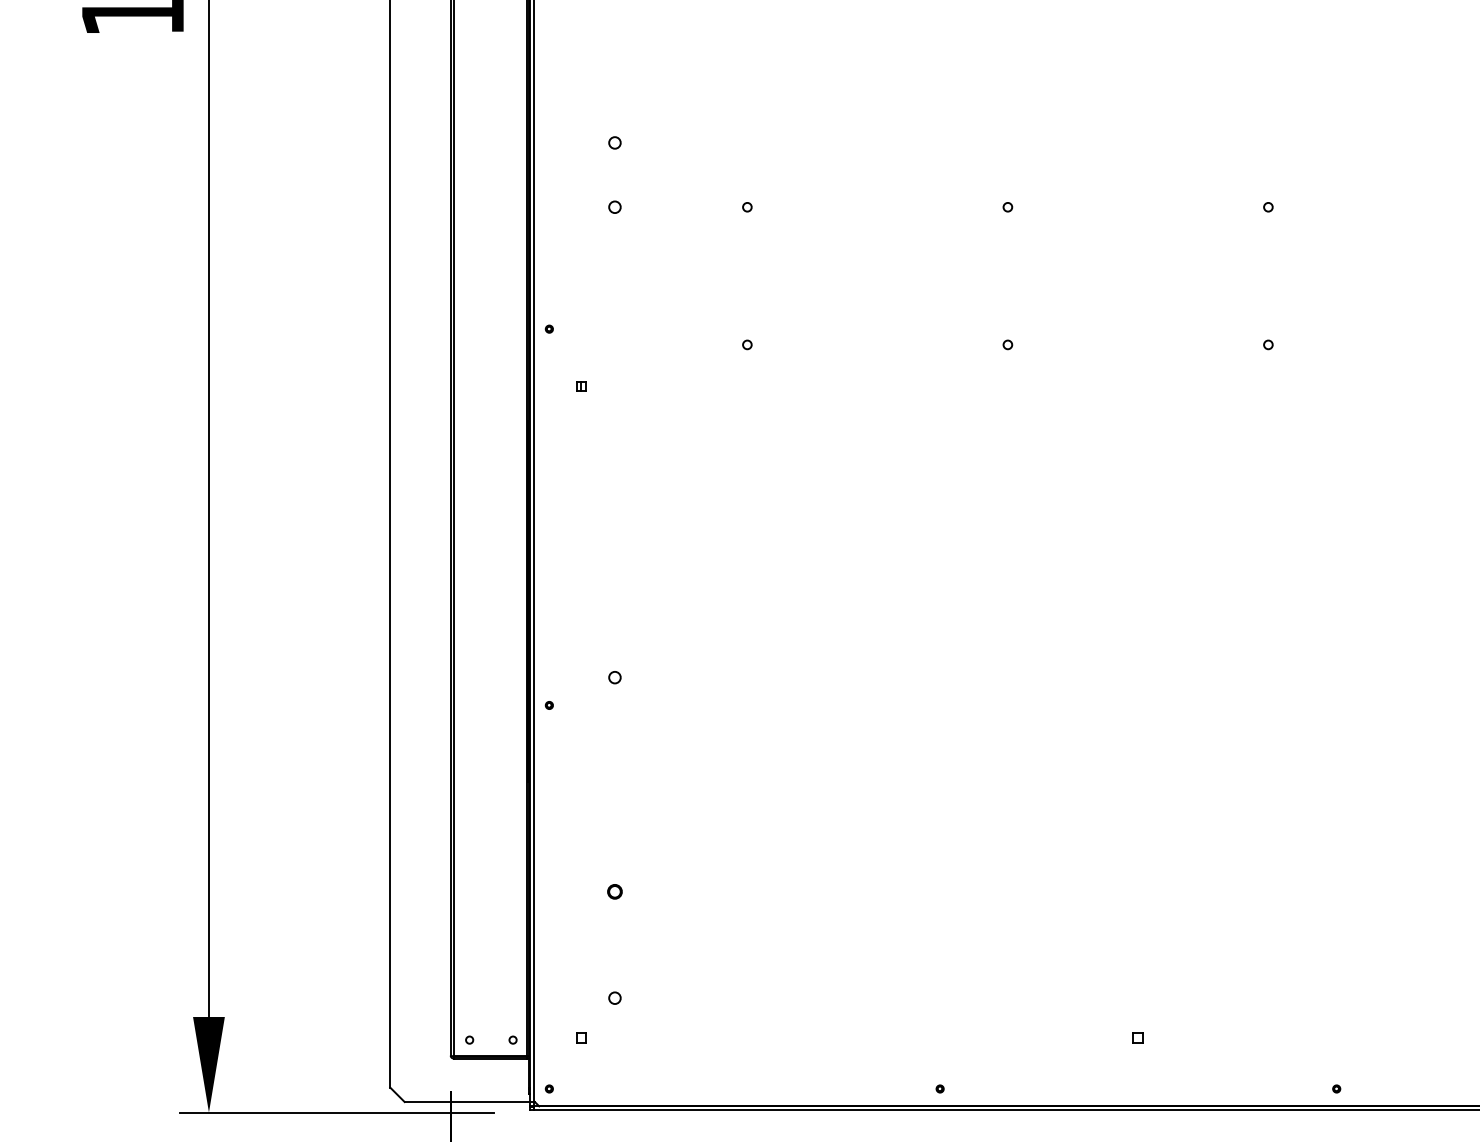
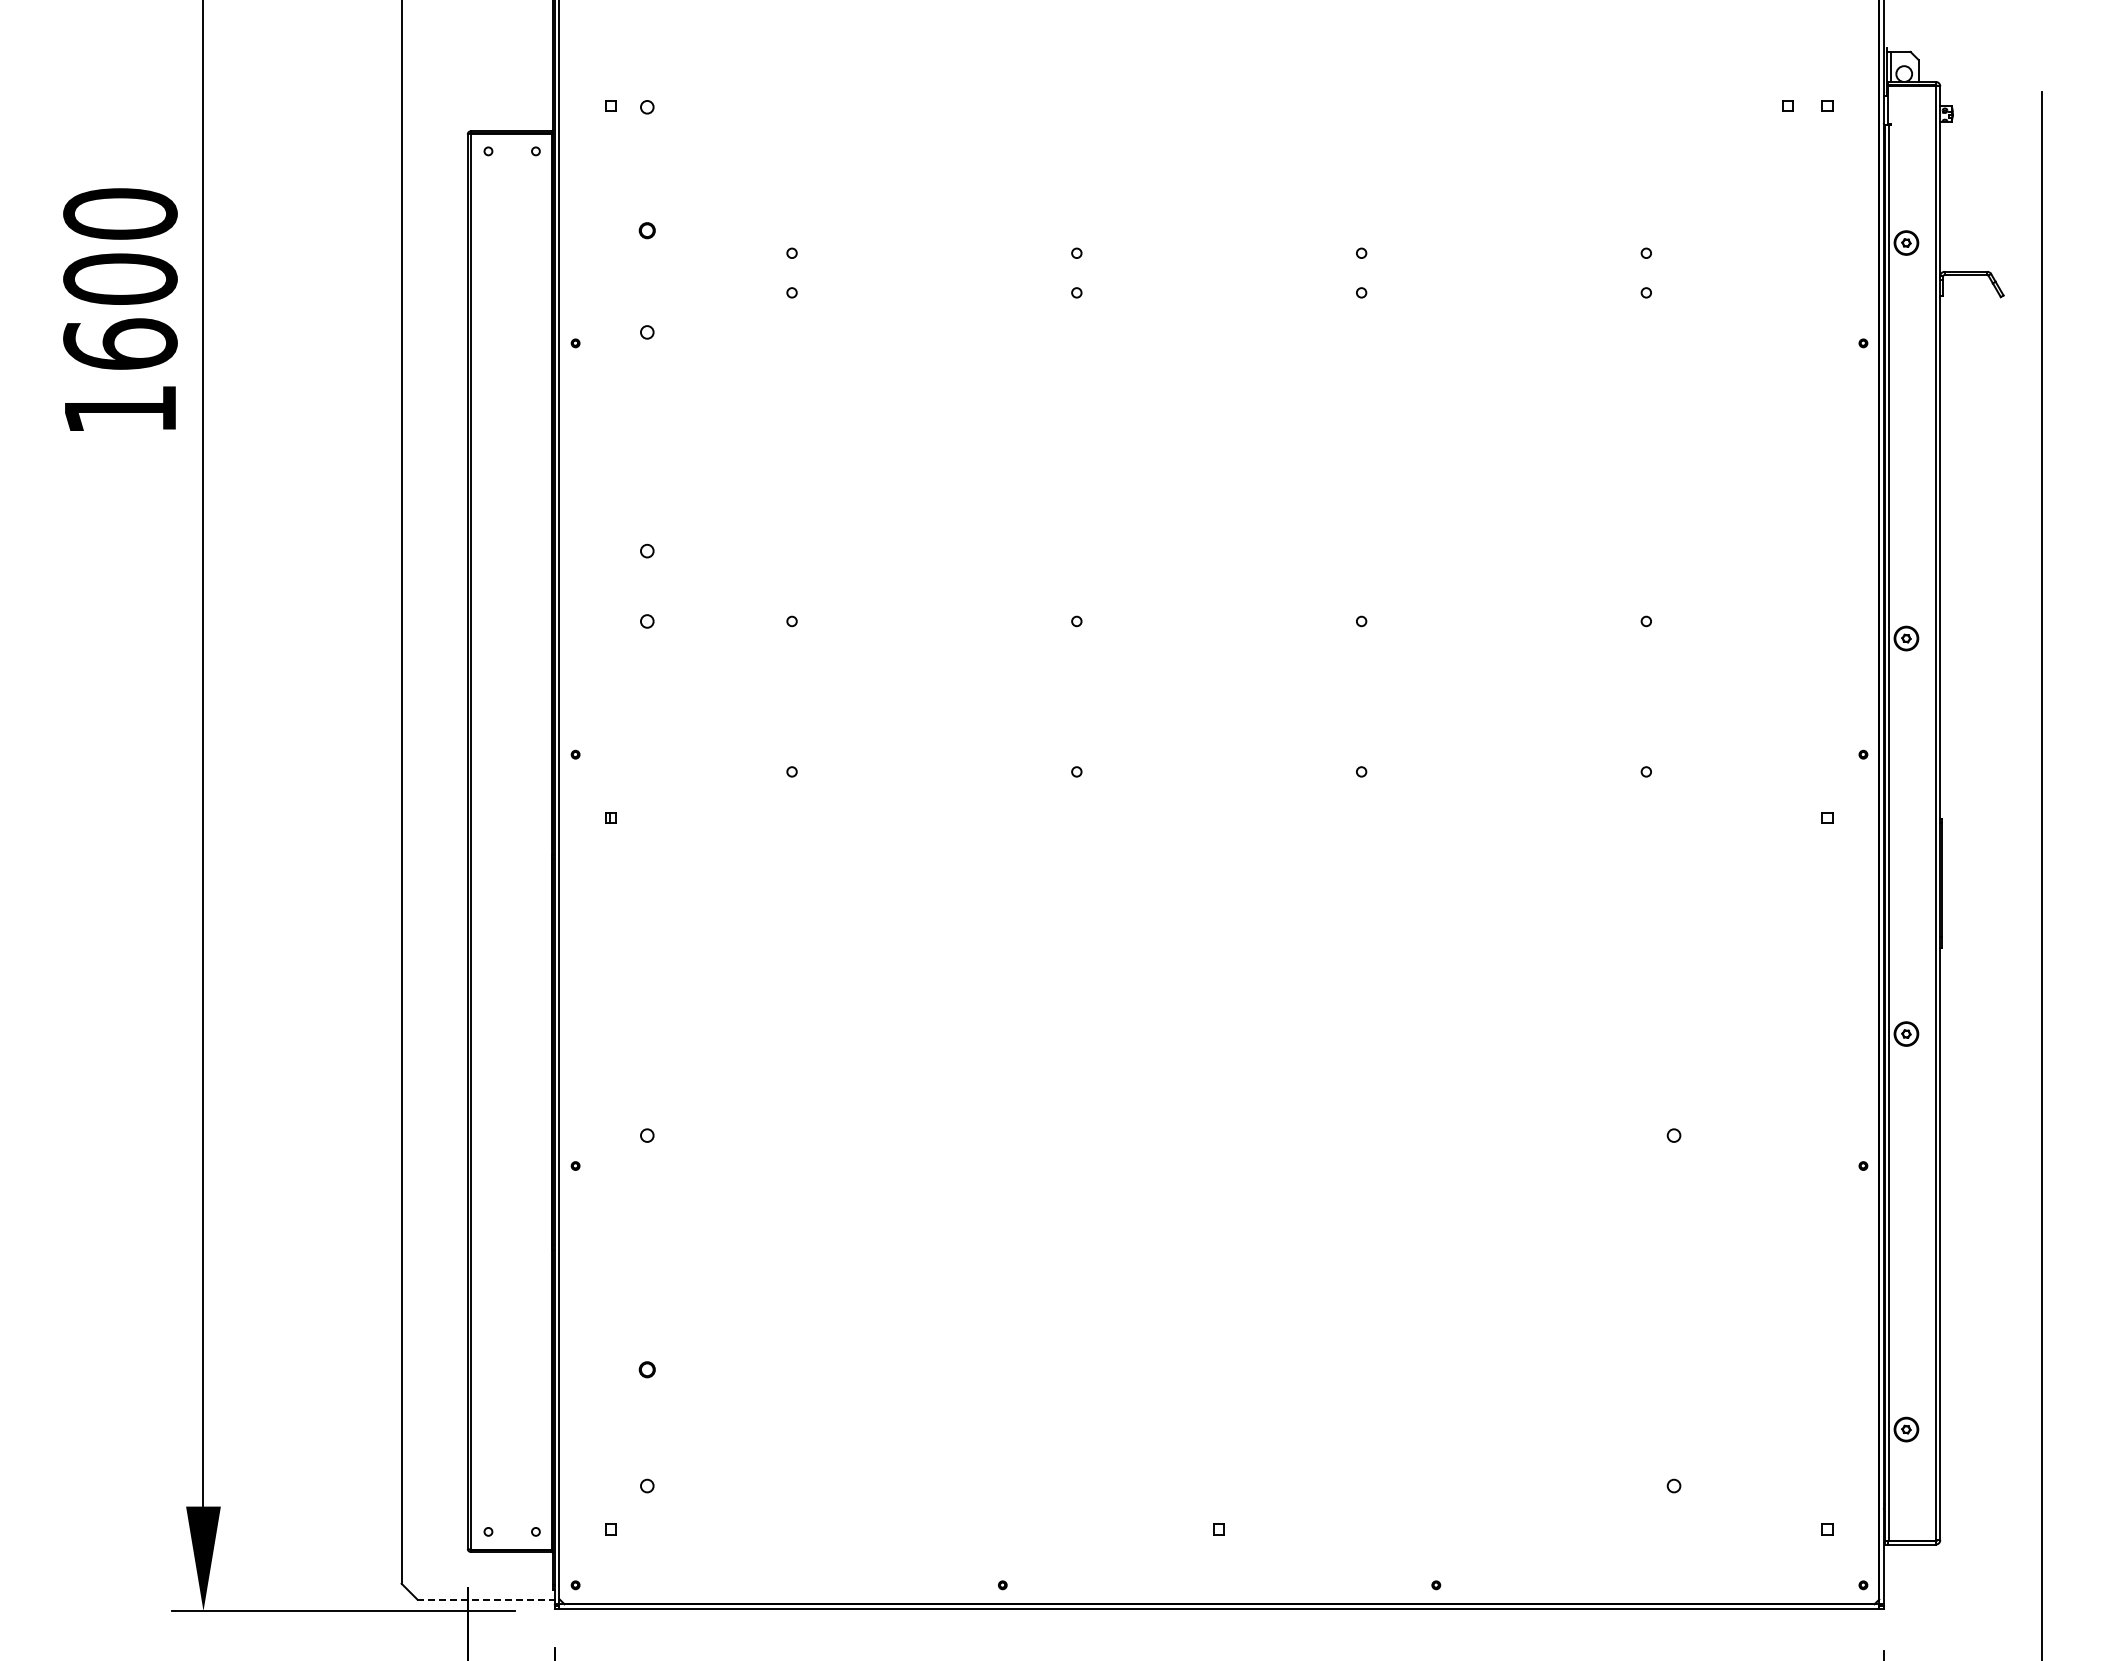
line: (470, 1101) -> (489, 1599), solid -> dashed

